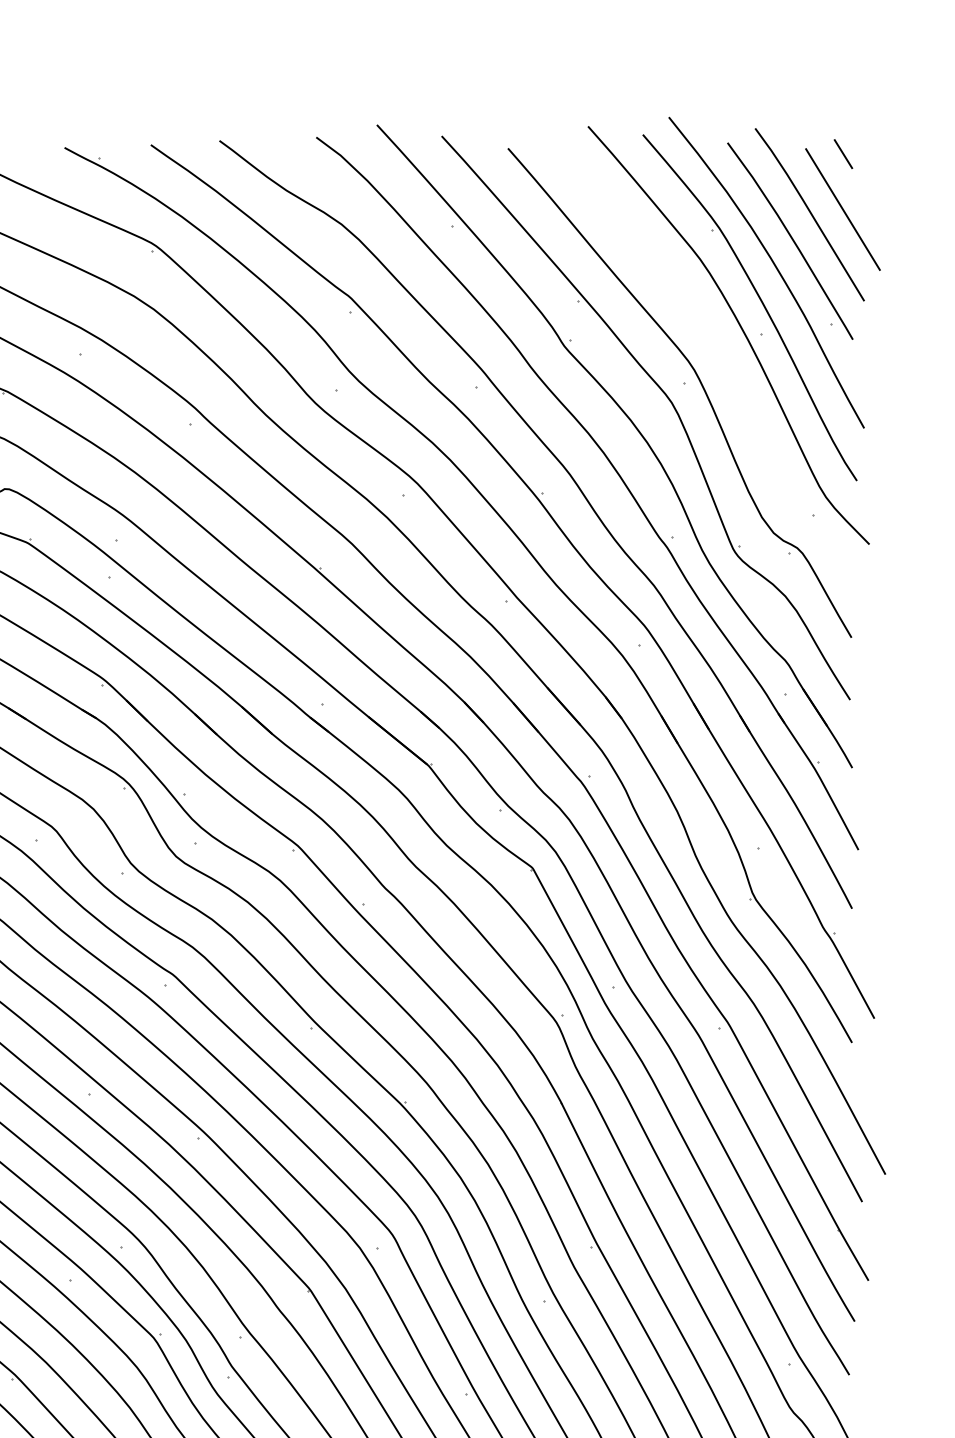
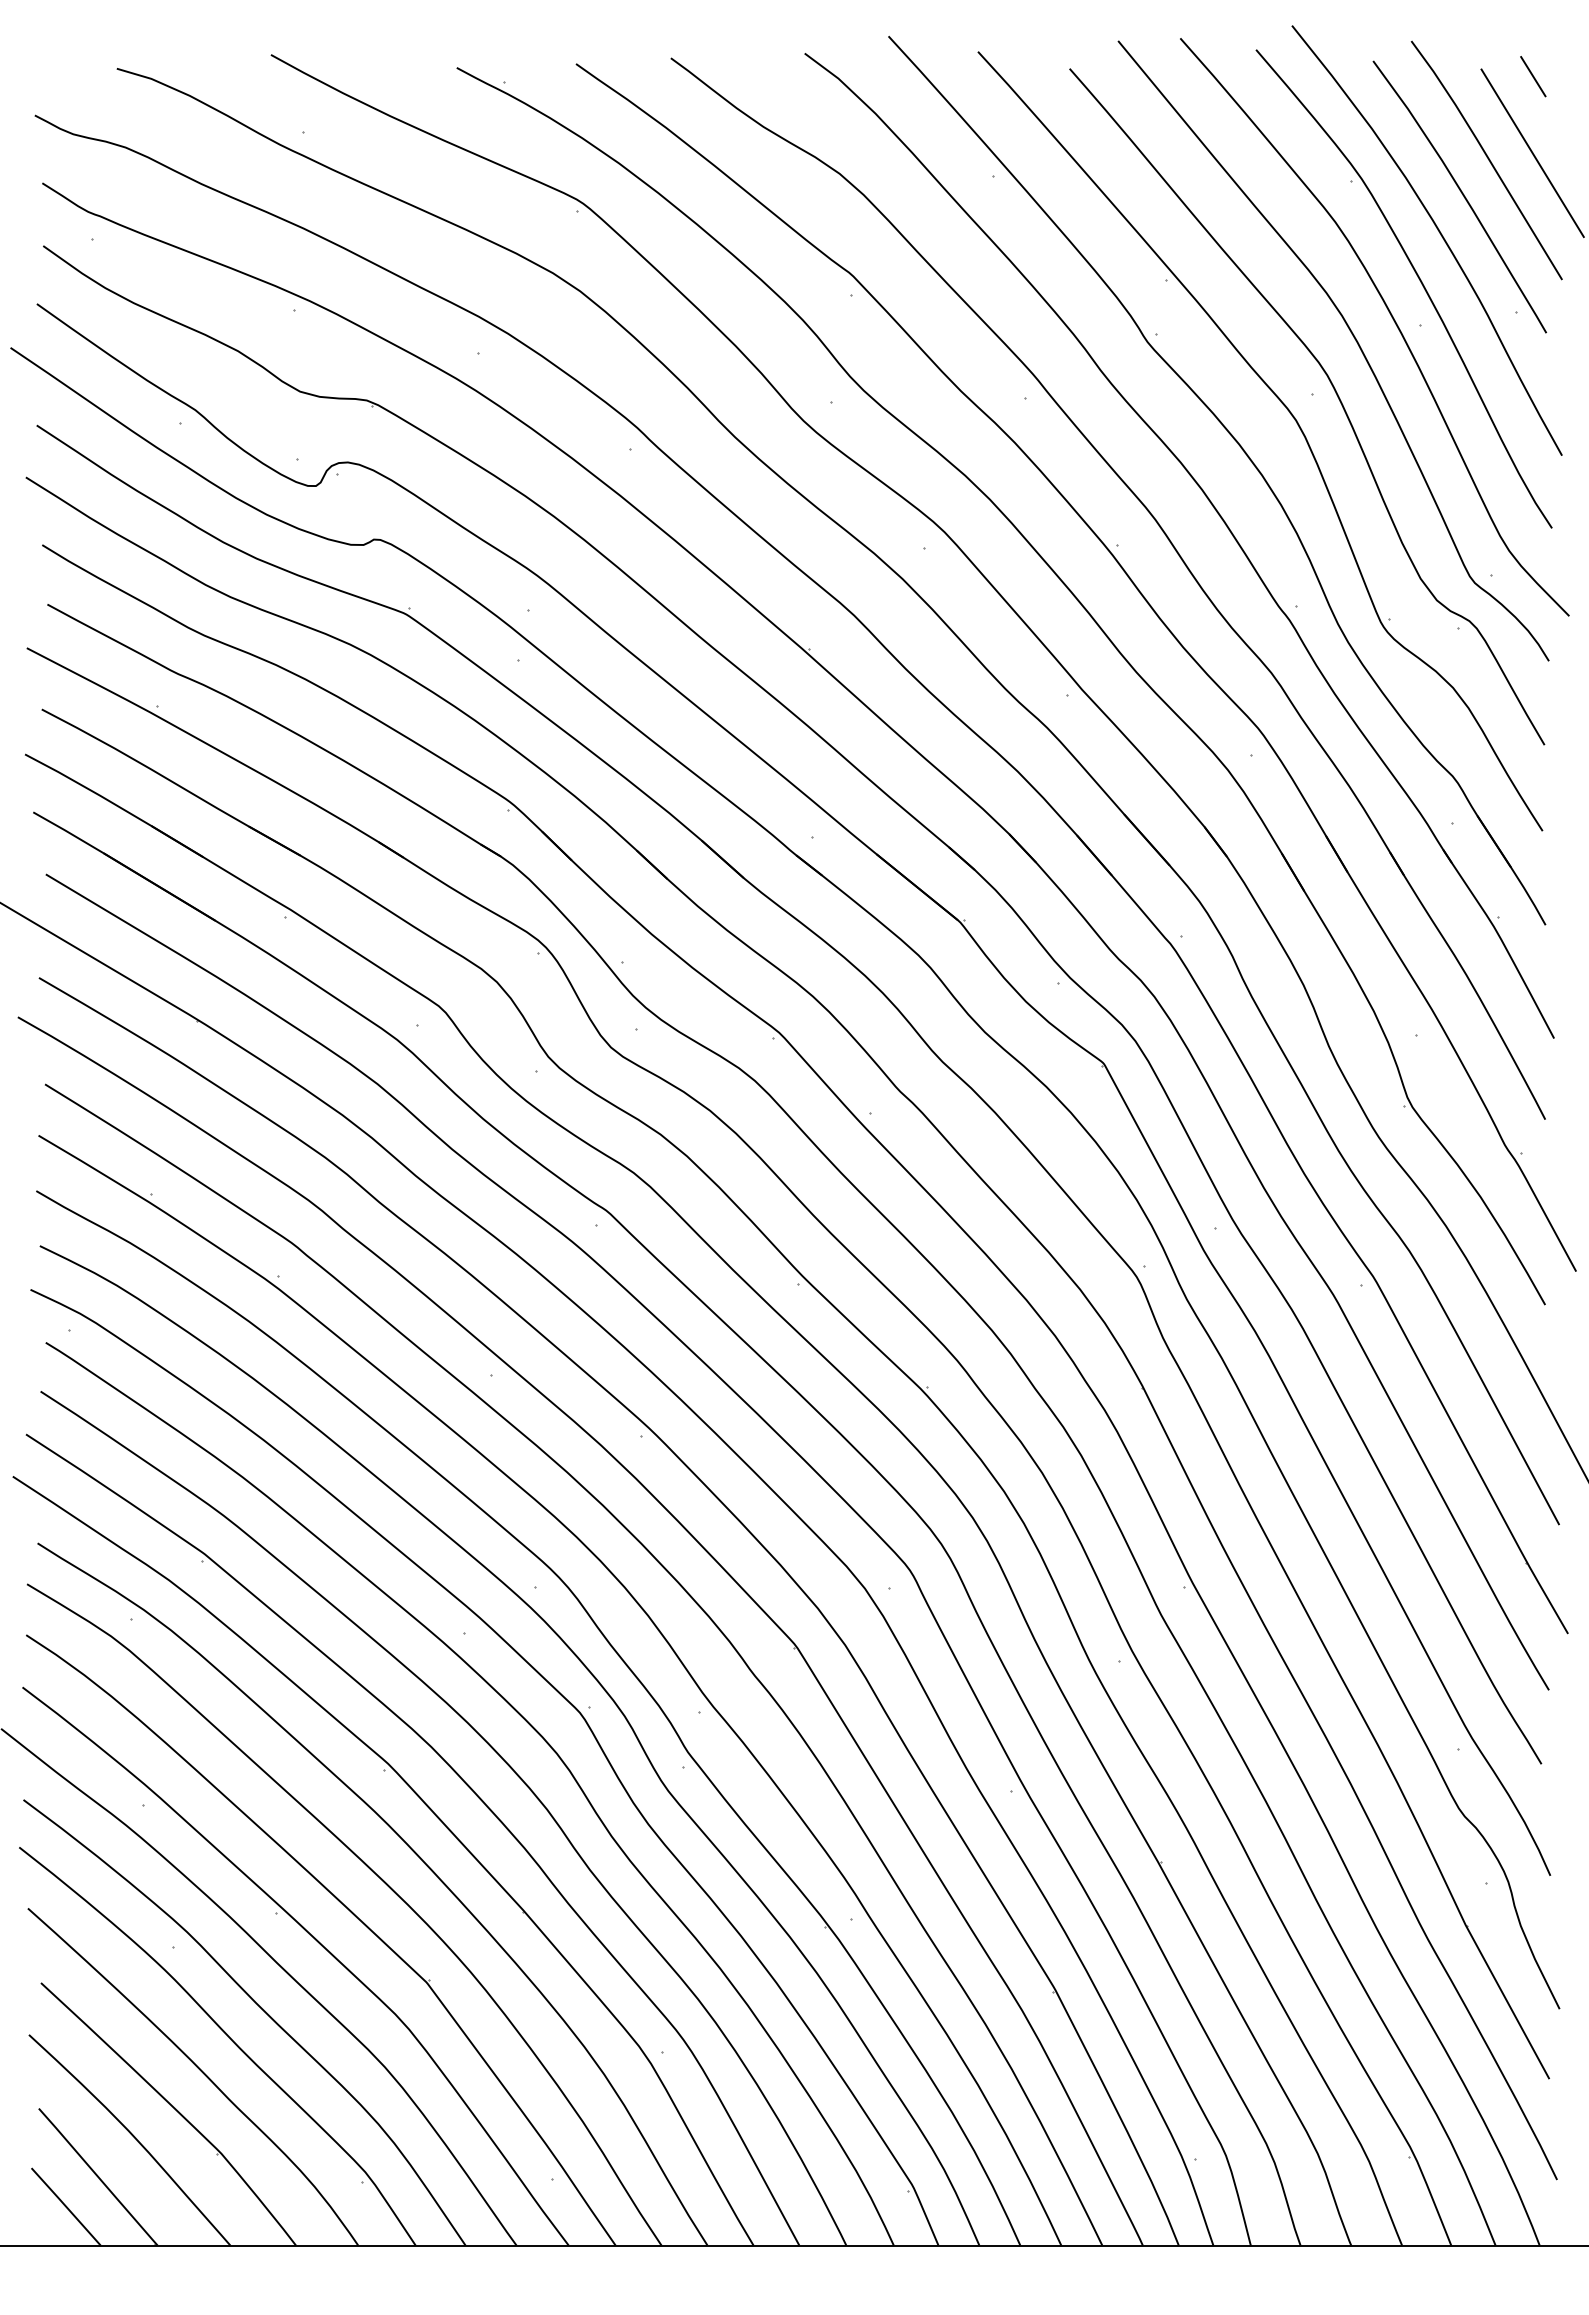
curve: (714, 344) -> (1354, 339), added

